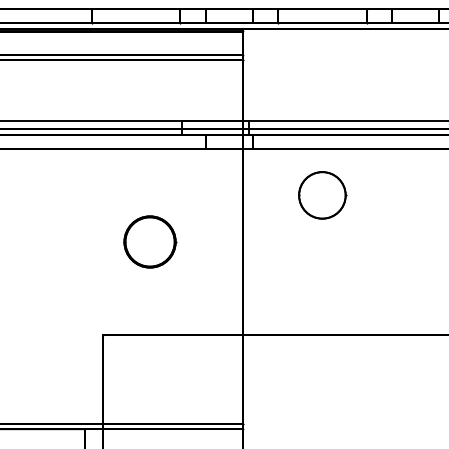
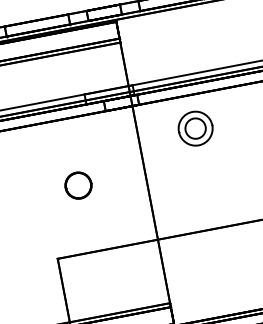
circle: (322, 195) -> (195, 128), size x0.6
part: (150, 241) -> (78, 185), size x0.7

